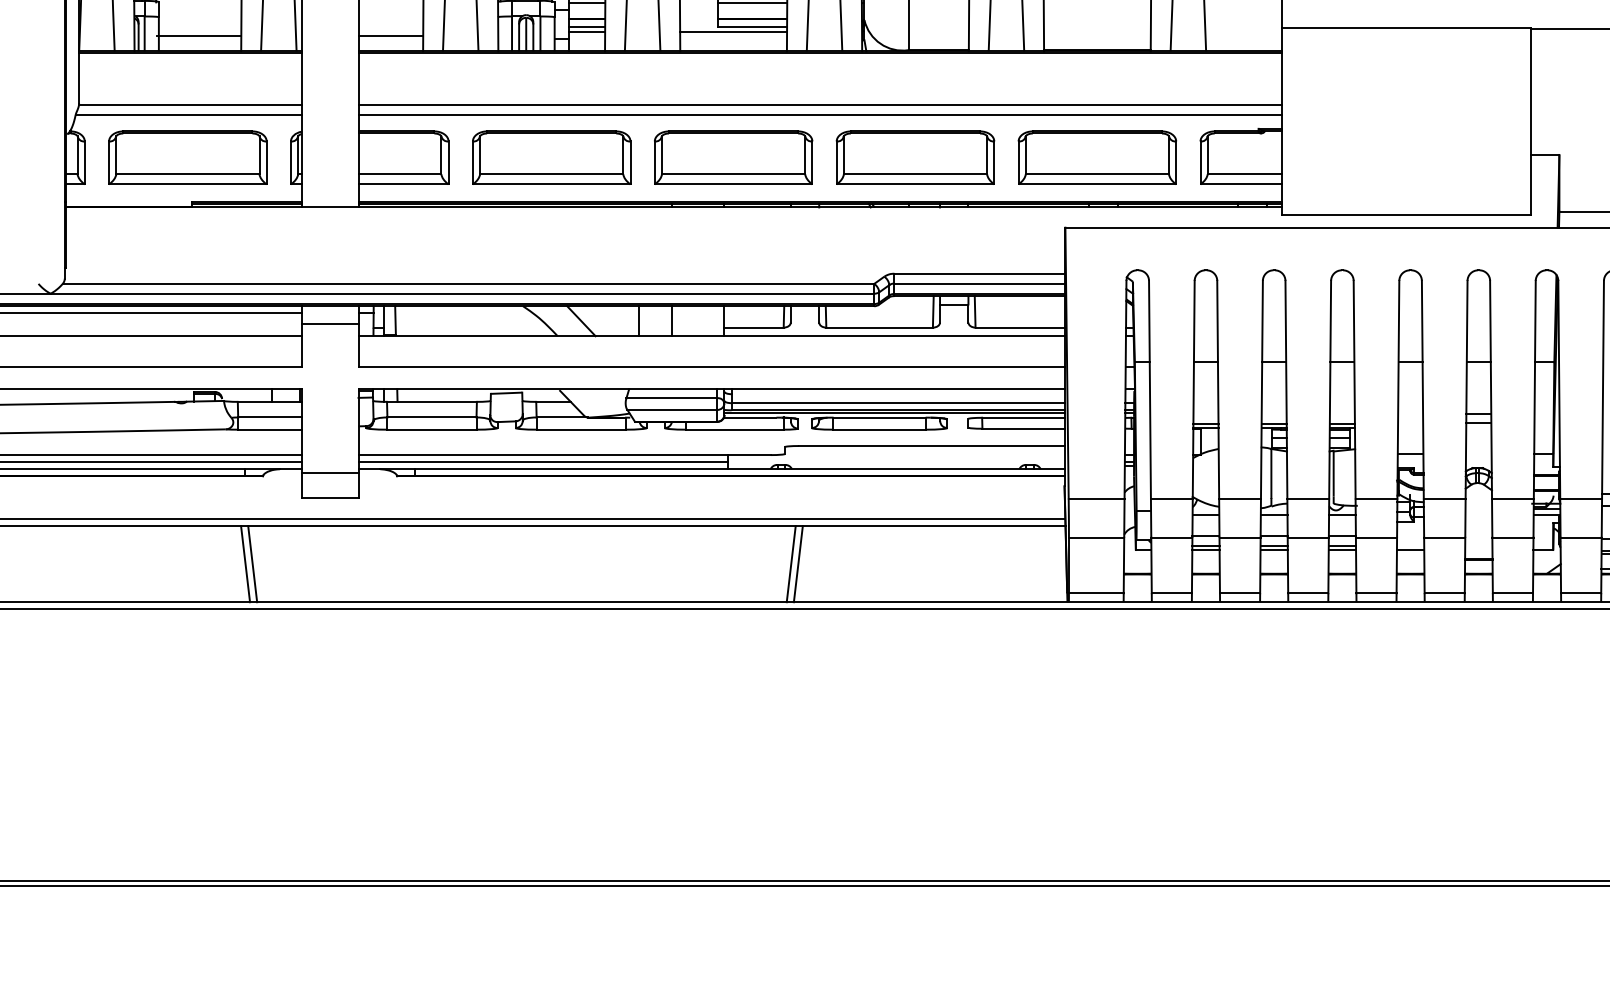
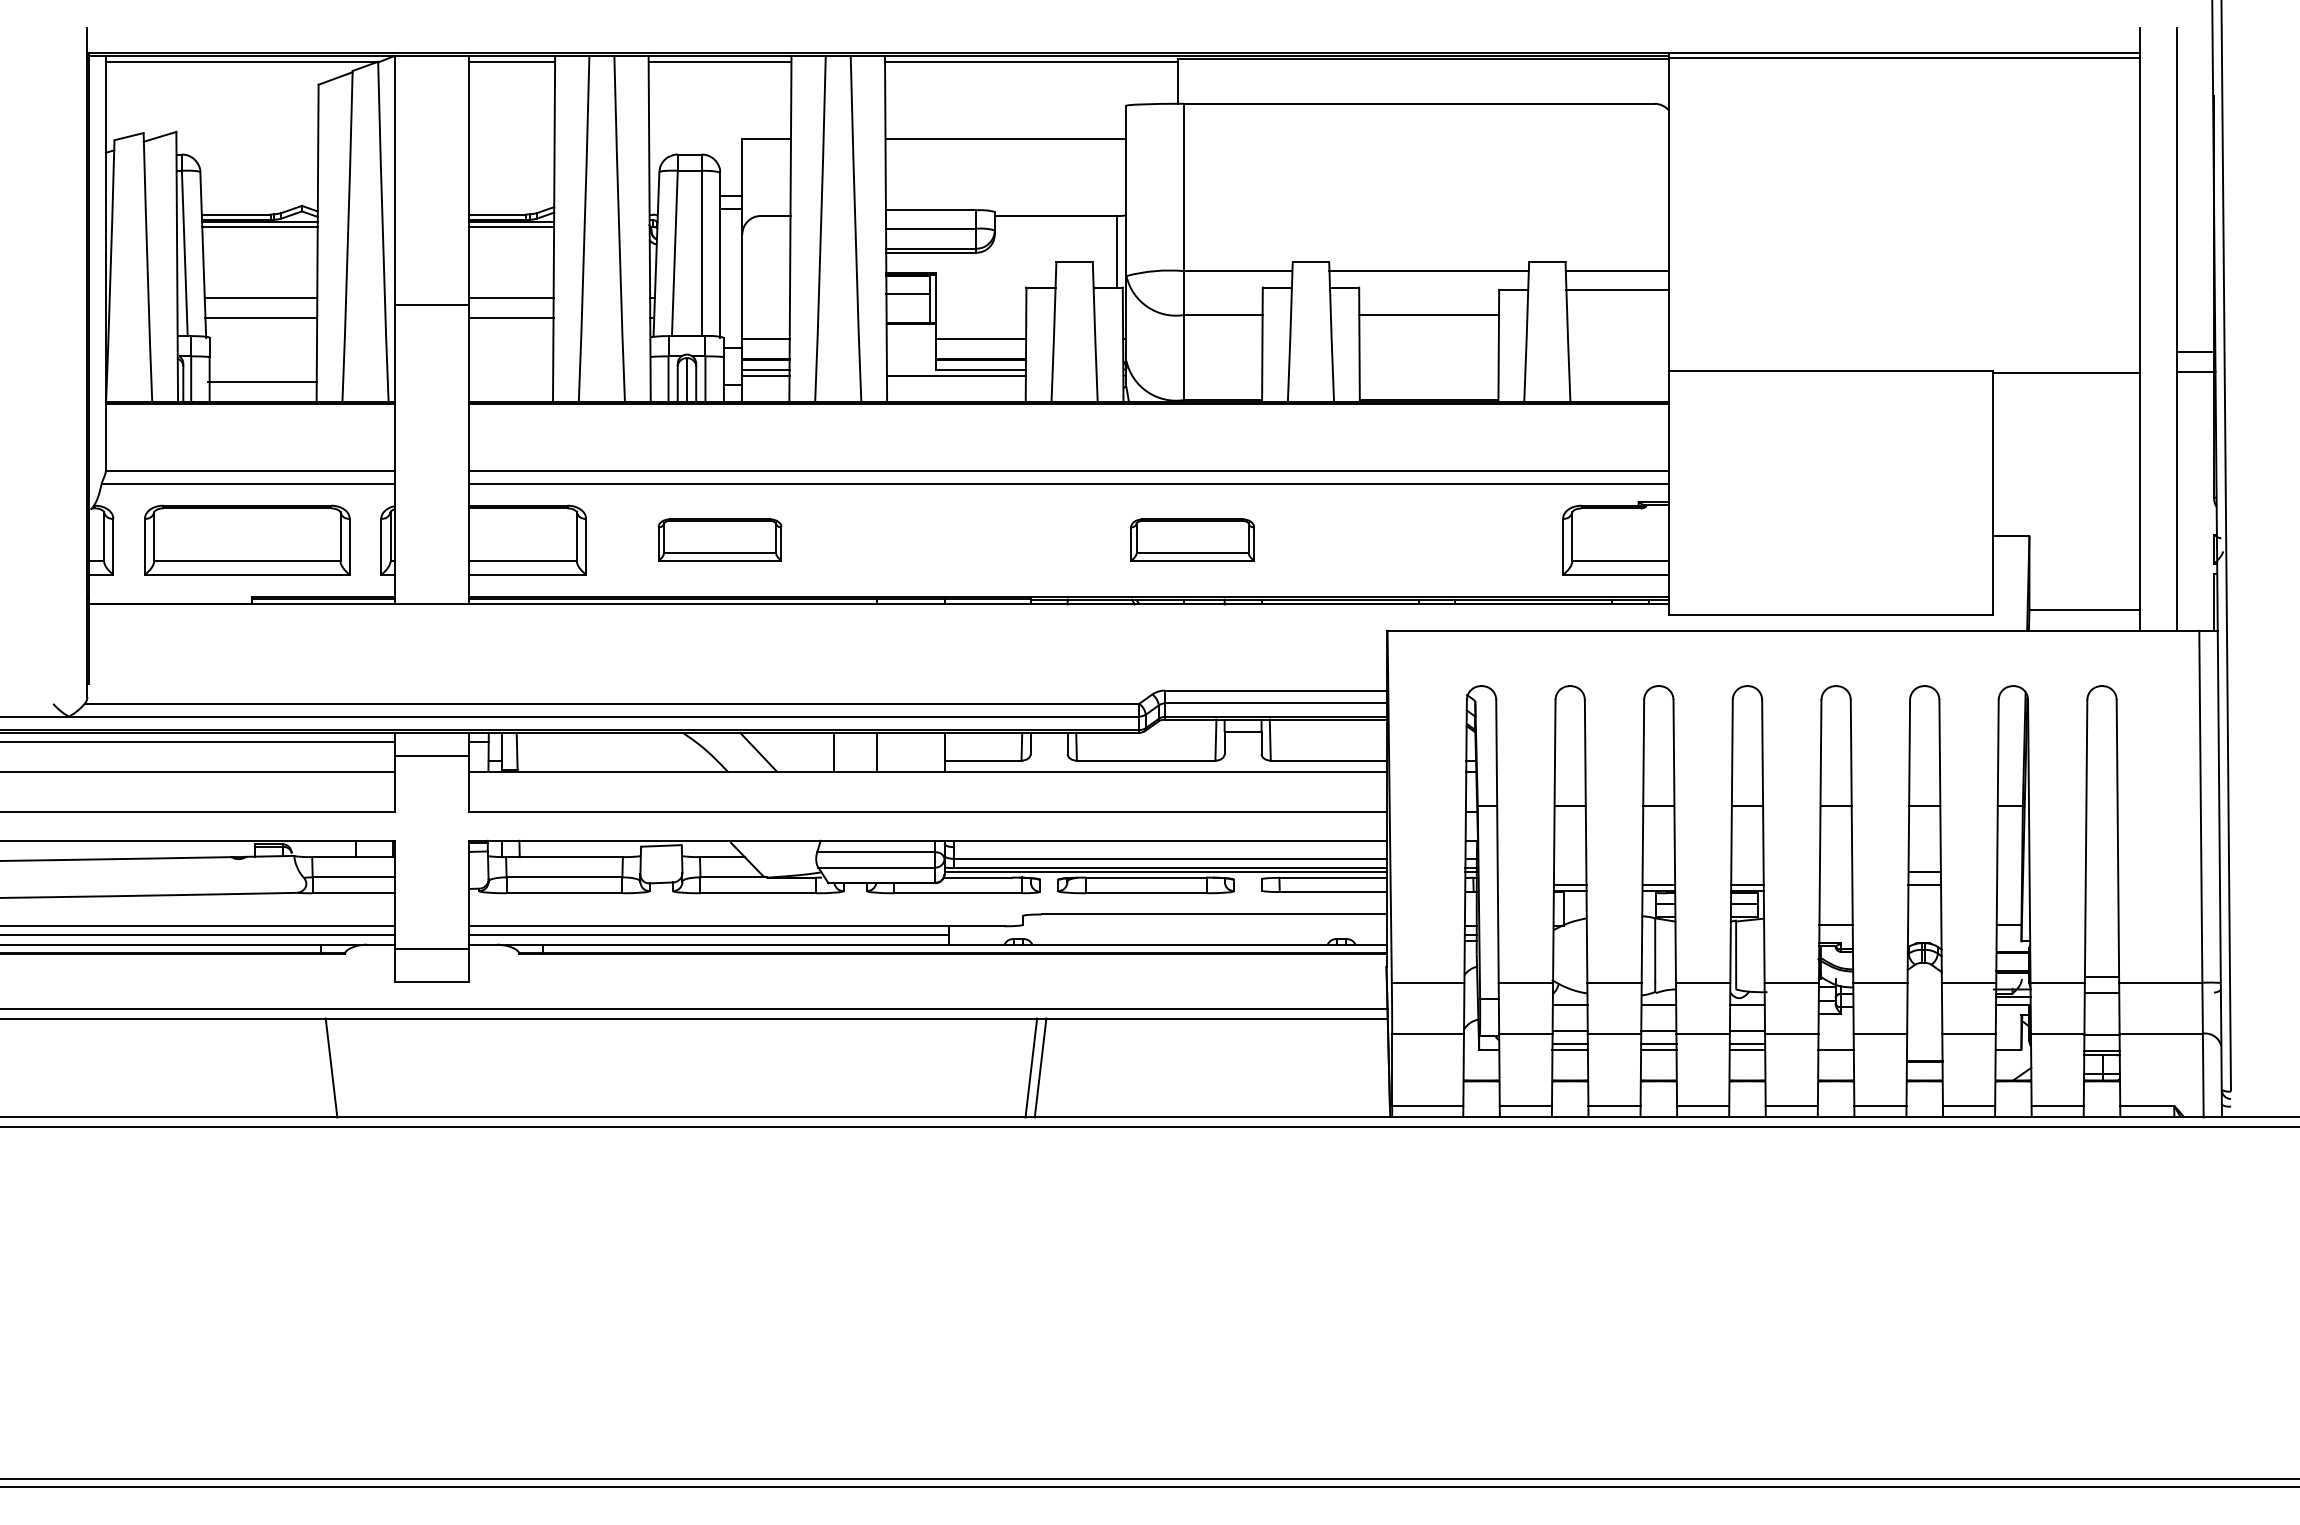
line: (391, 35) -> (511, 381), removed
part: (551, 157) -> (719, 539), size x0.6
part: (733, 157) -> (956, 539), removed
part: (915, 157) -> (1192, 539), size x0.6
part: (1097, 157) -> (1429, 539), removed
line: (245, 563) -> (322, 1067), removed

